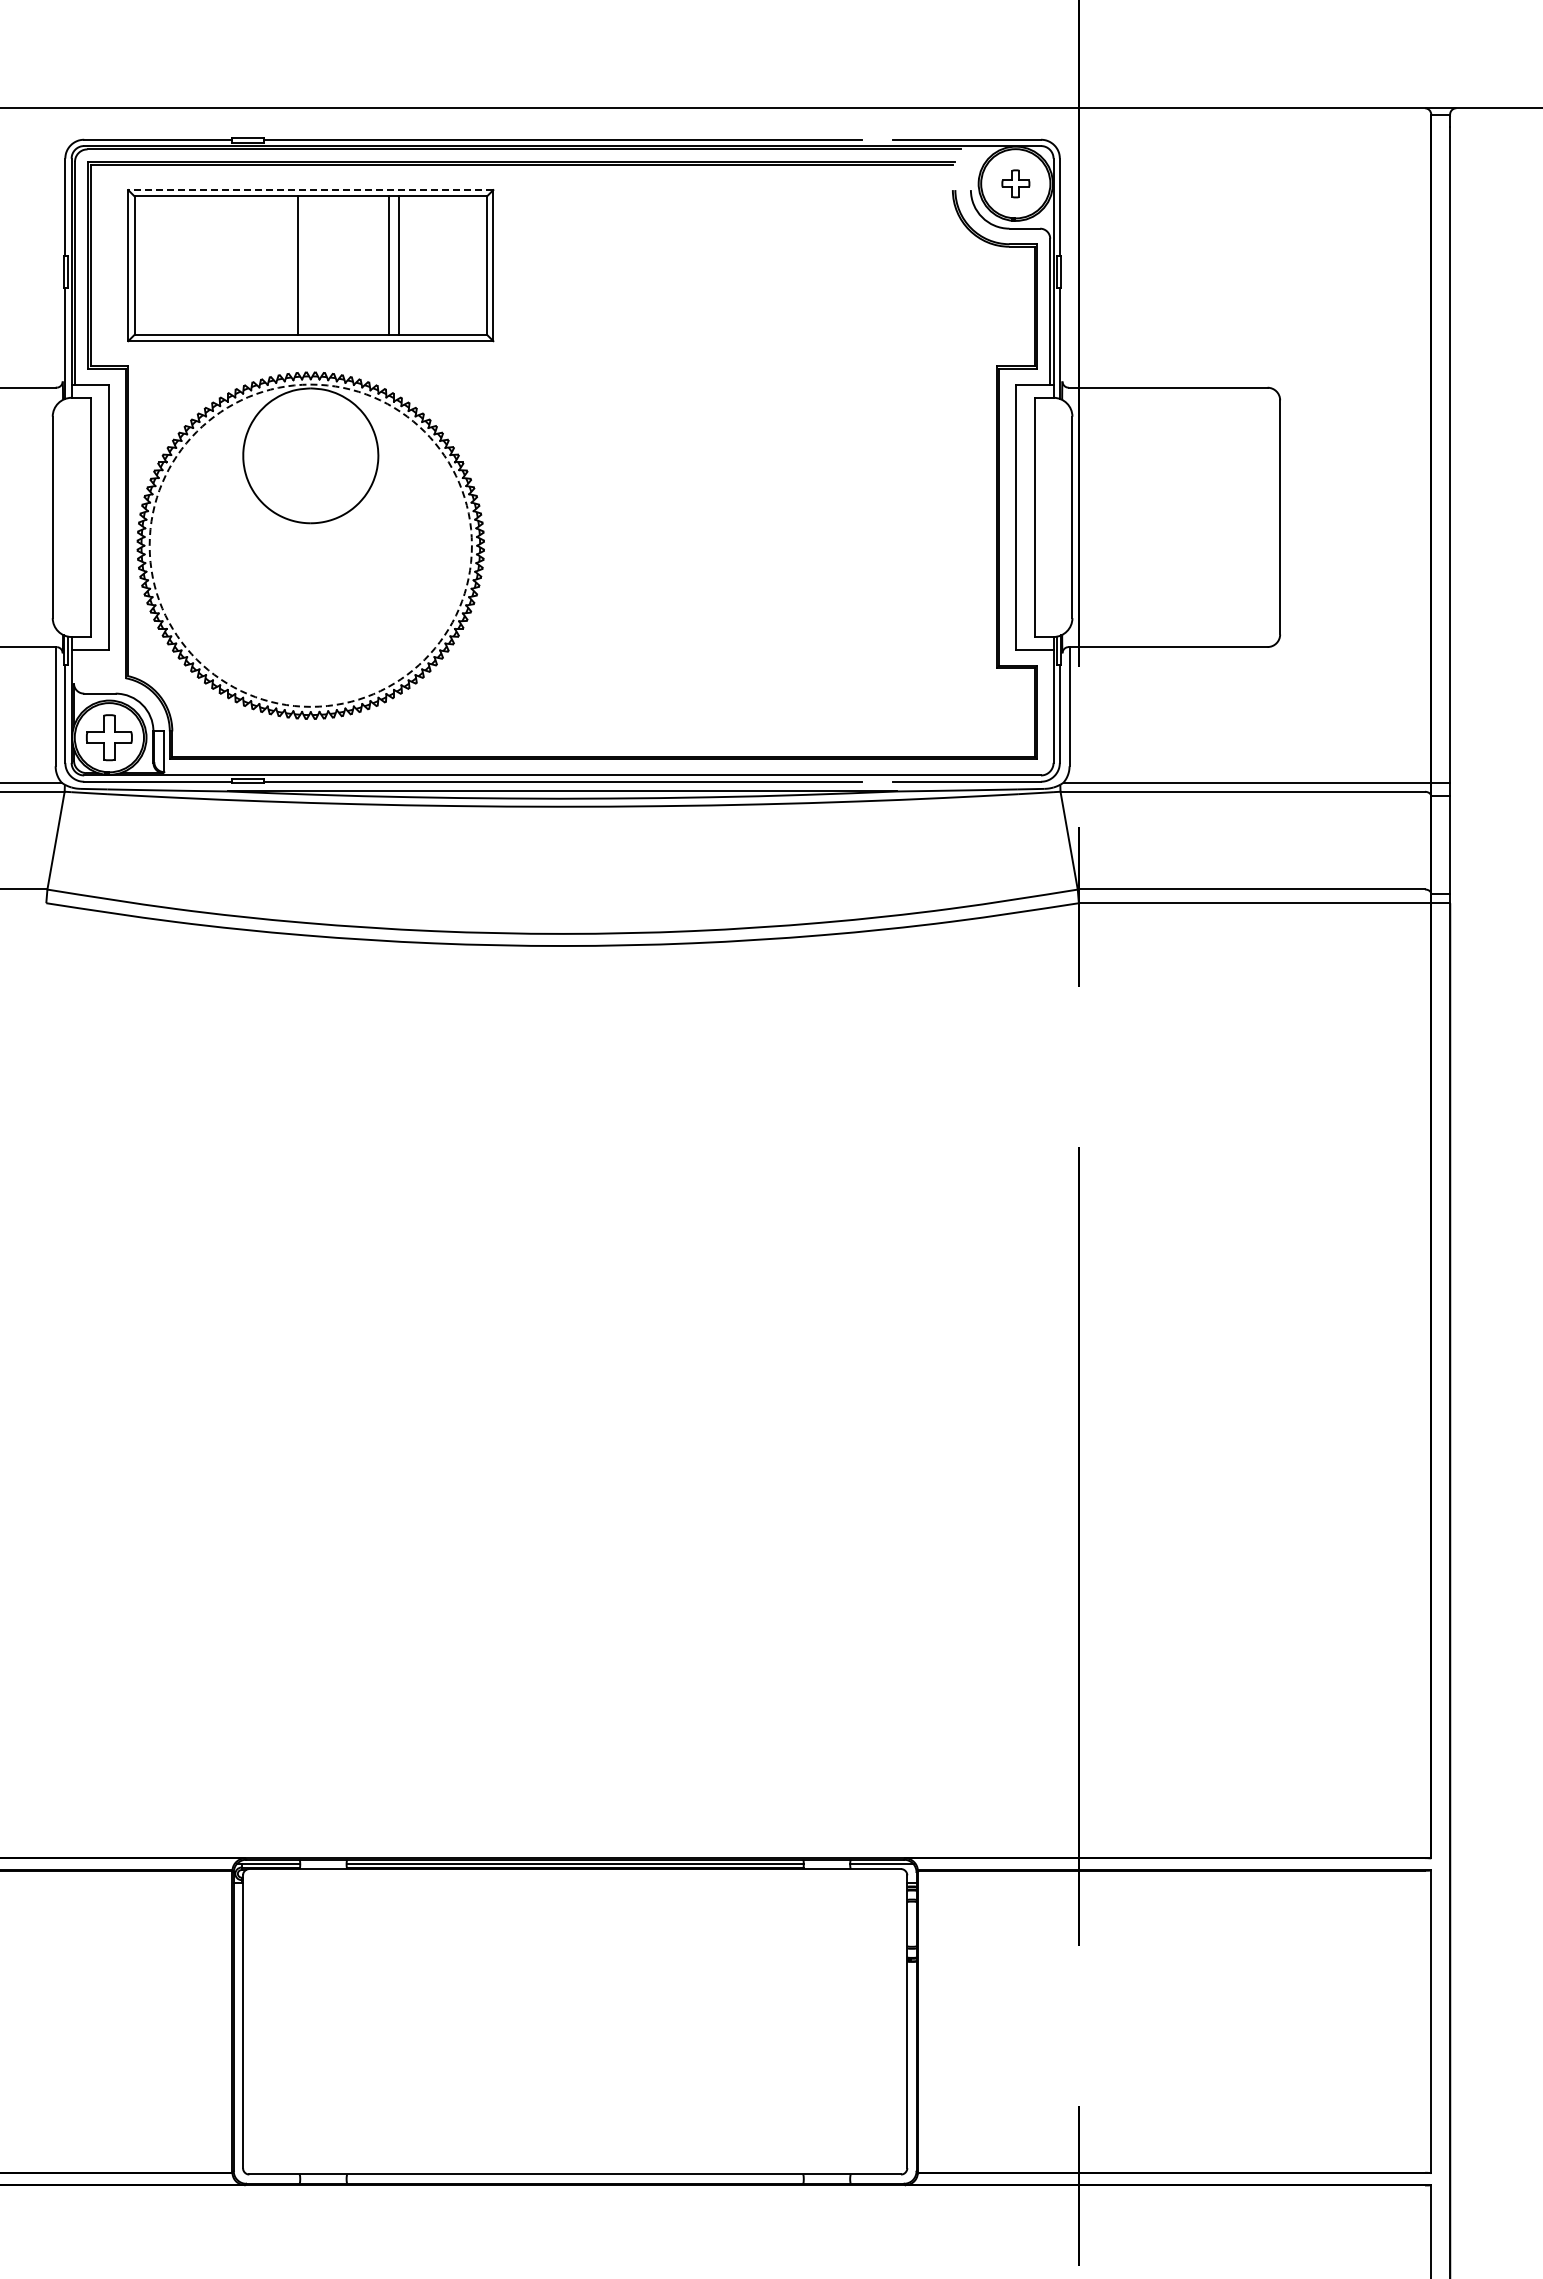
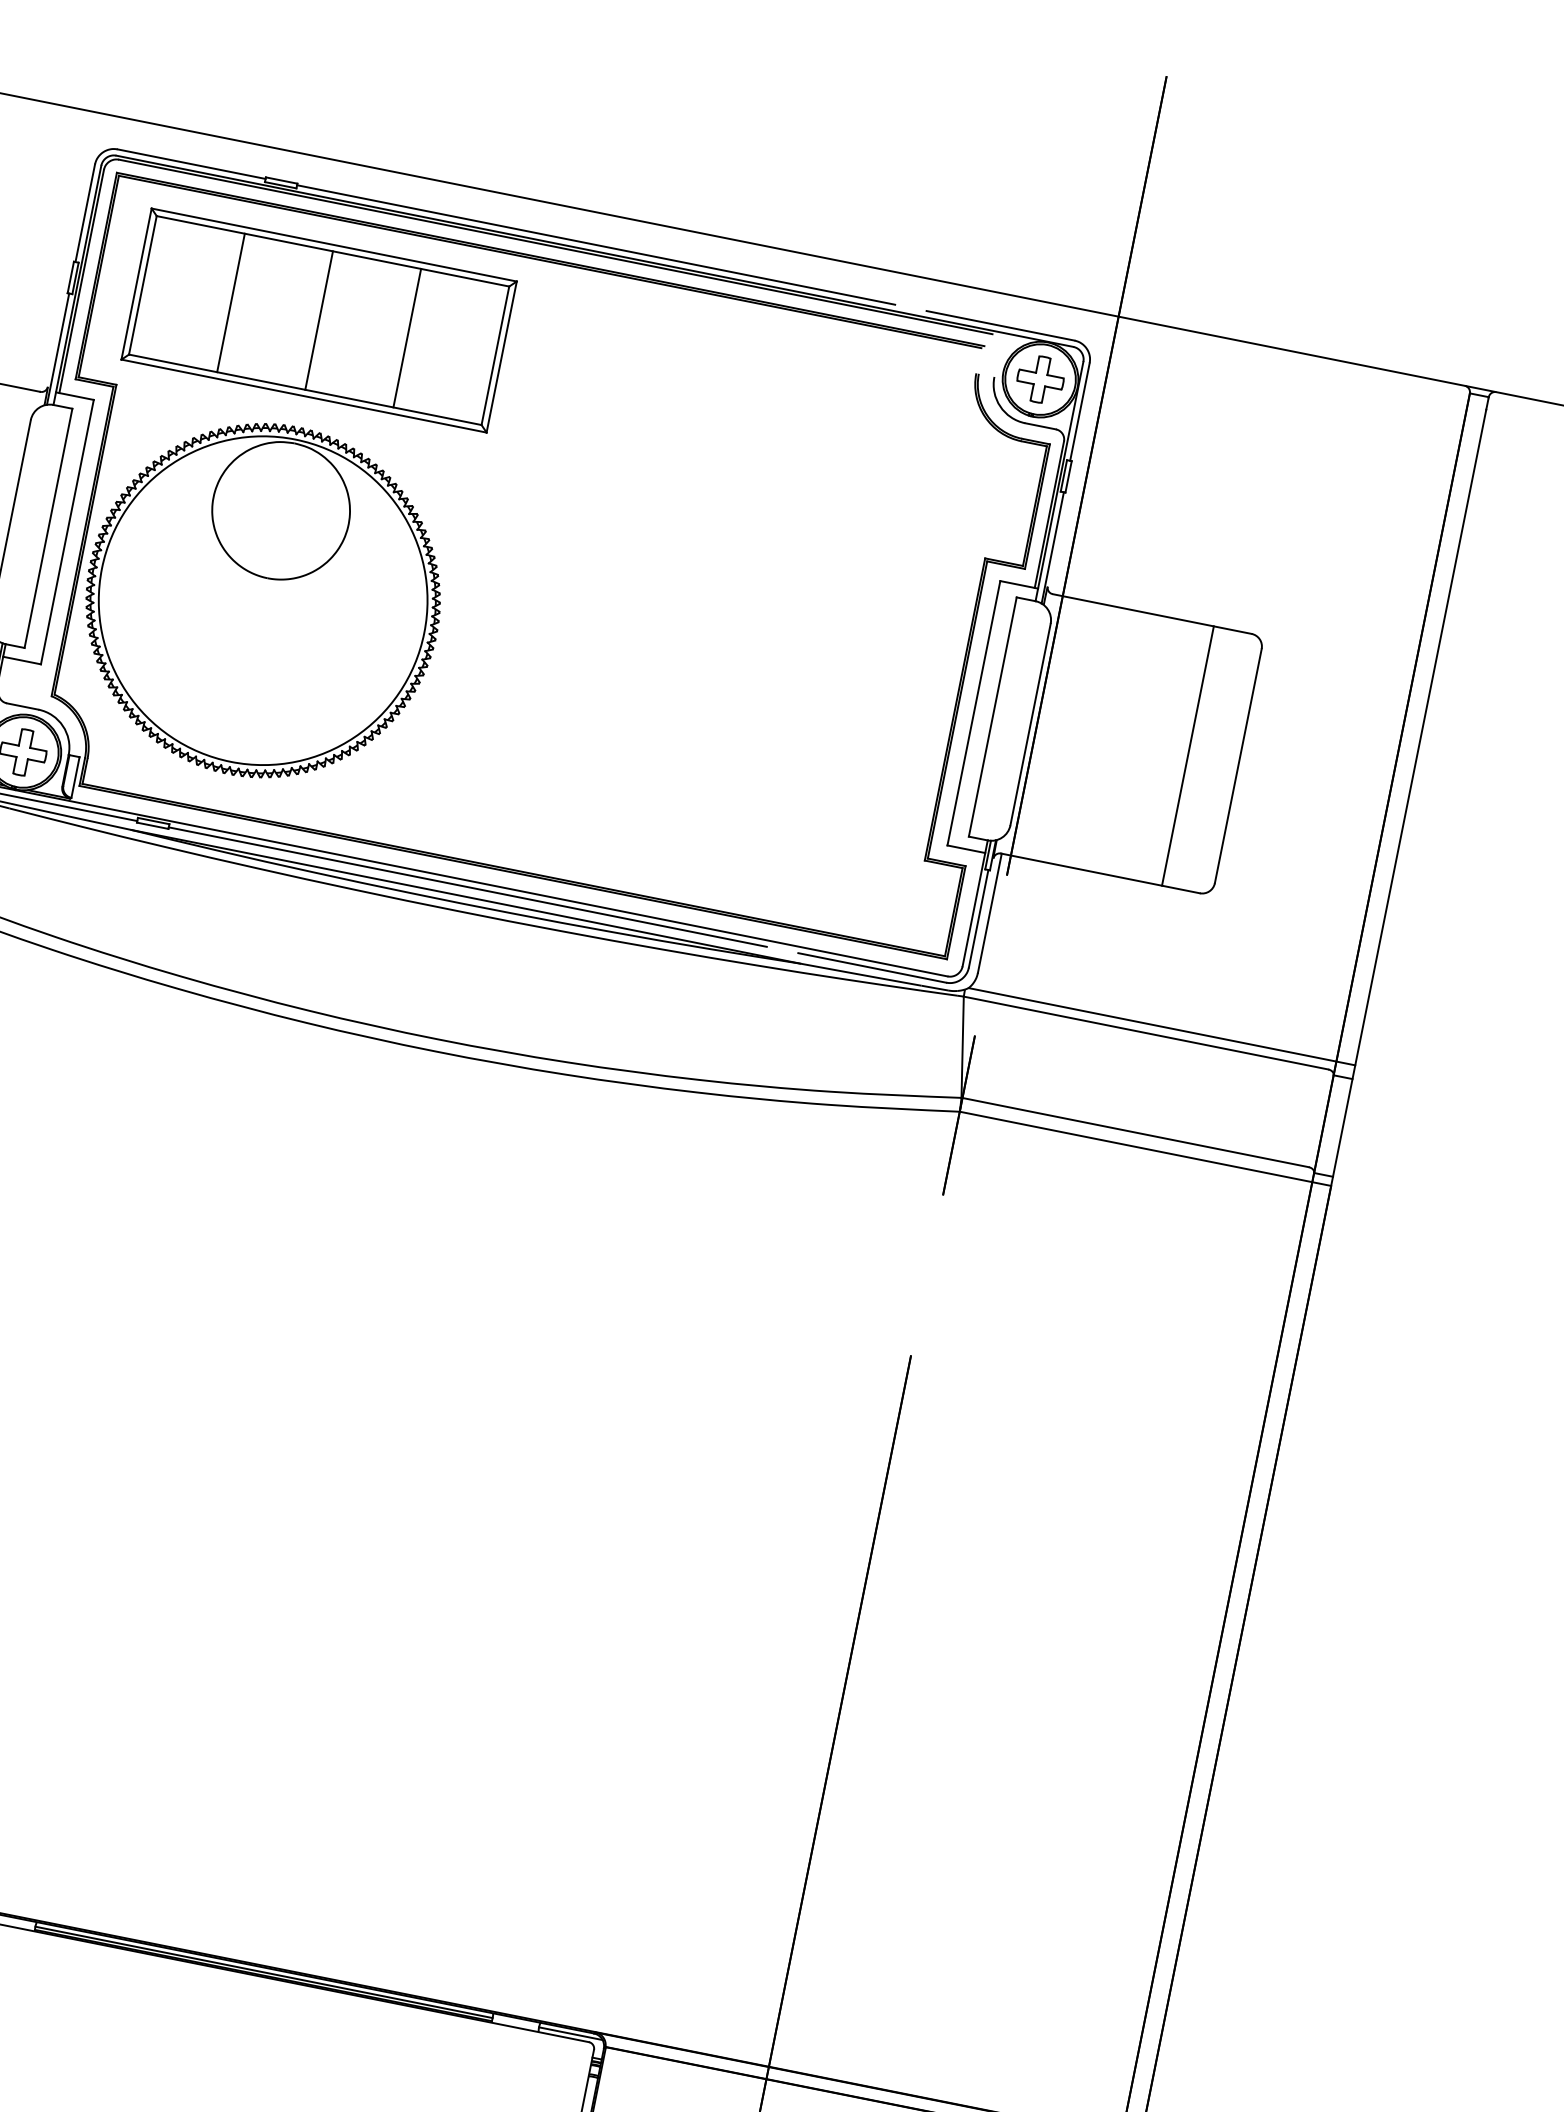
part: (1015, 183) -> (1040, 379), size x1.67
line: (310, 190) -> (333, 245), dashed -> solid
line: (297, 265) -> (230, 302), moved
line: (388, 265) -> (318, 320), moved
line: (1229, 517) -> (1187, 756), added
circle: (310, 545) -> (262, 600), dashed -> solid

